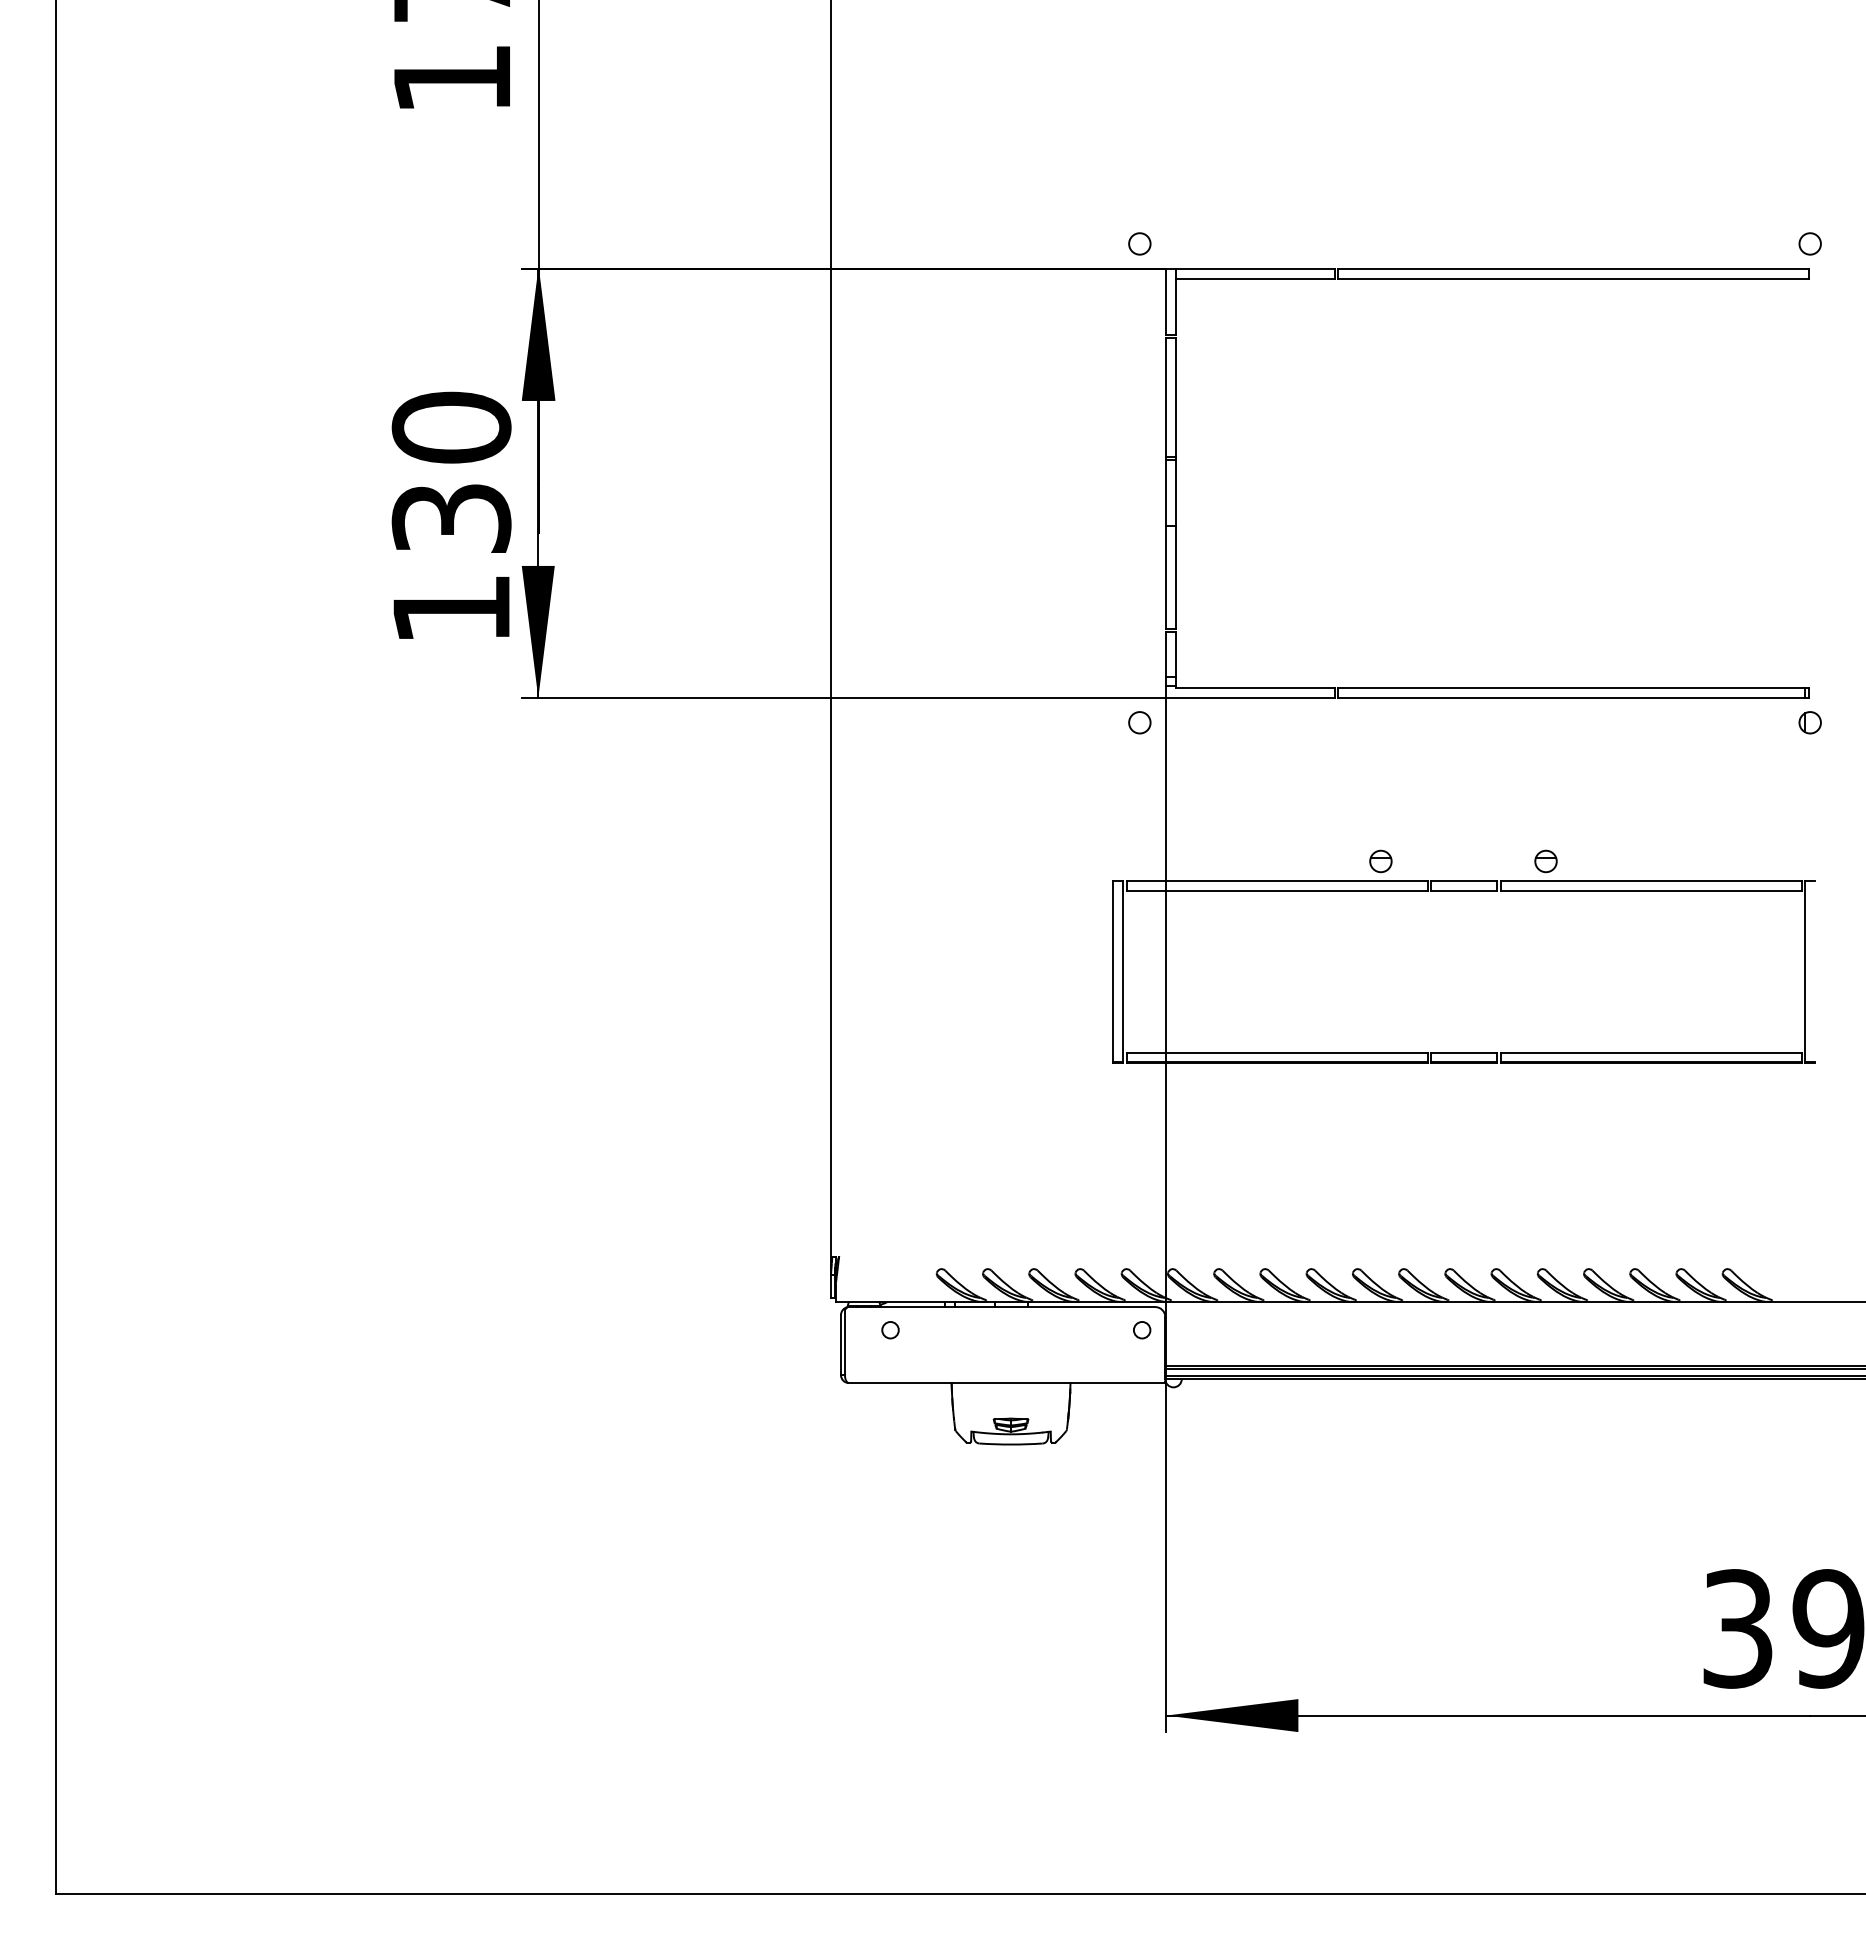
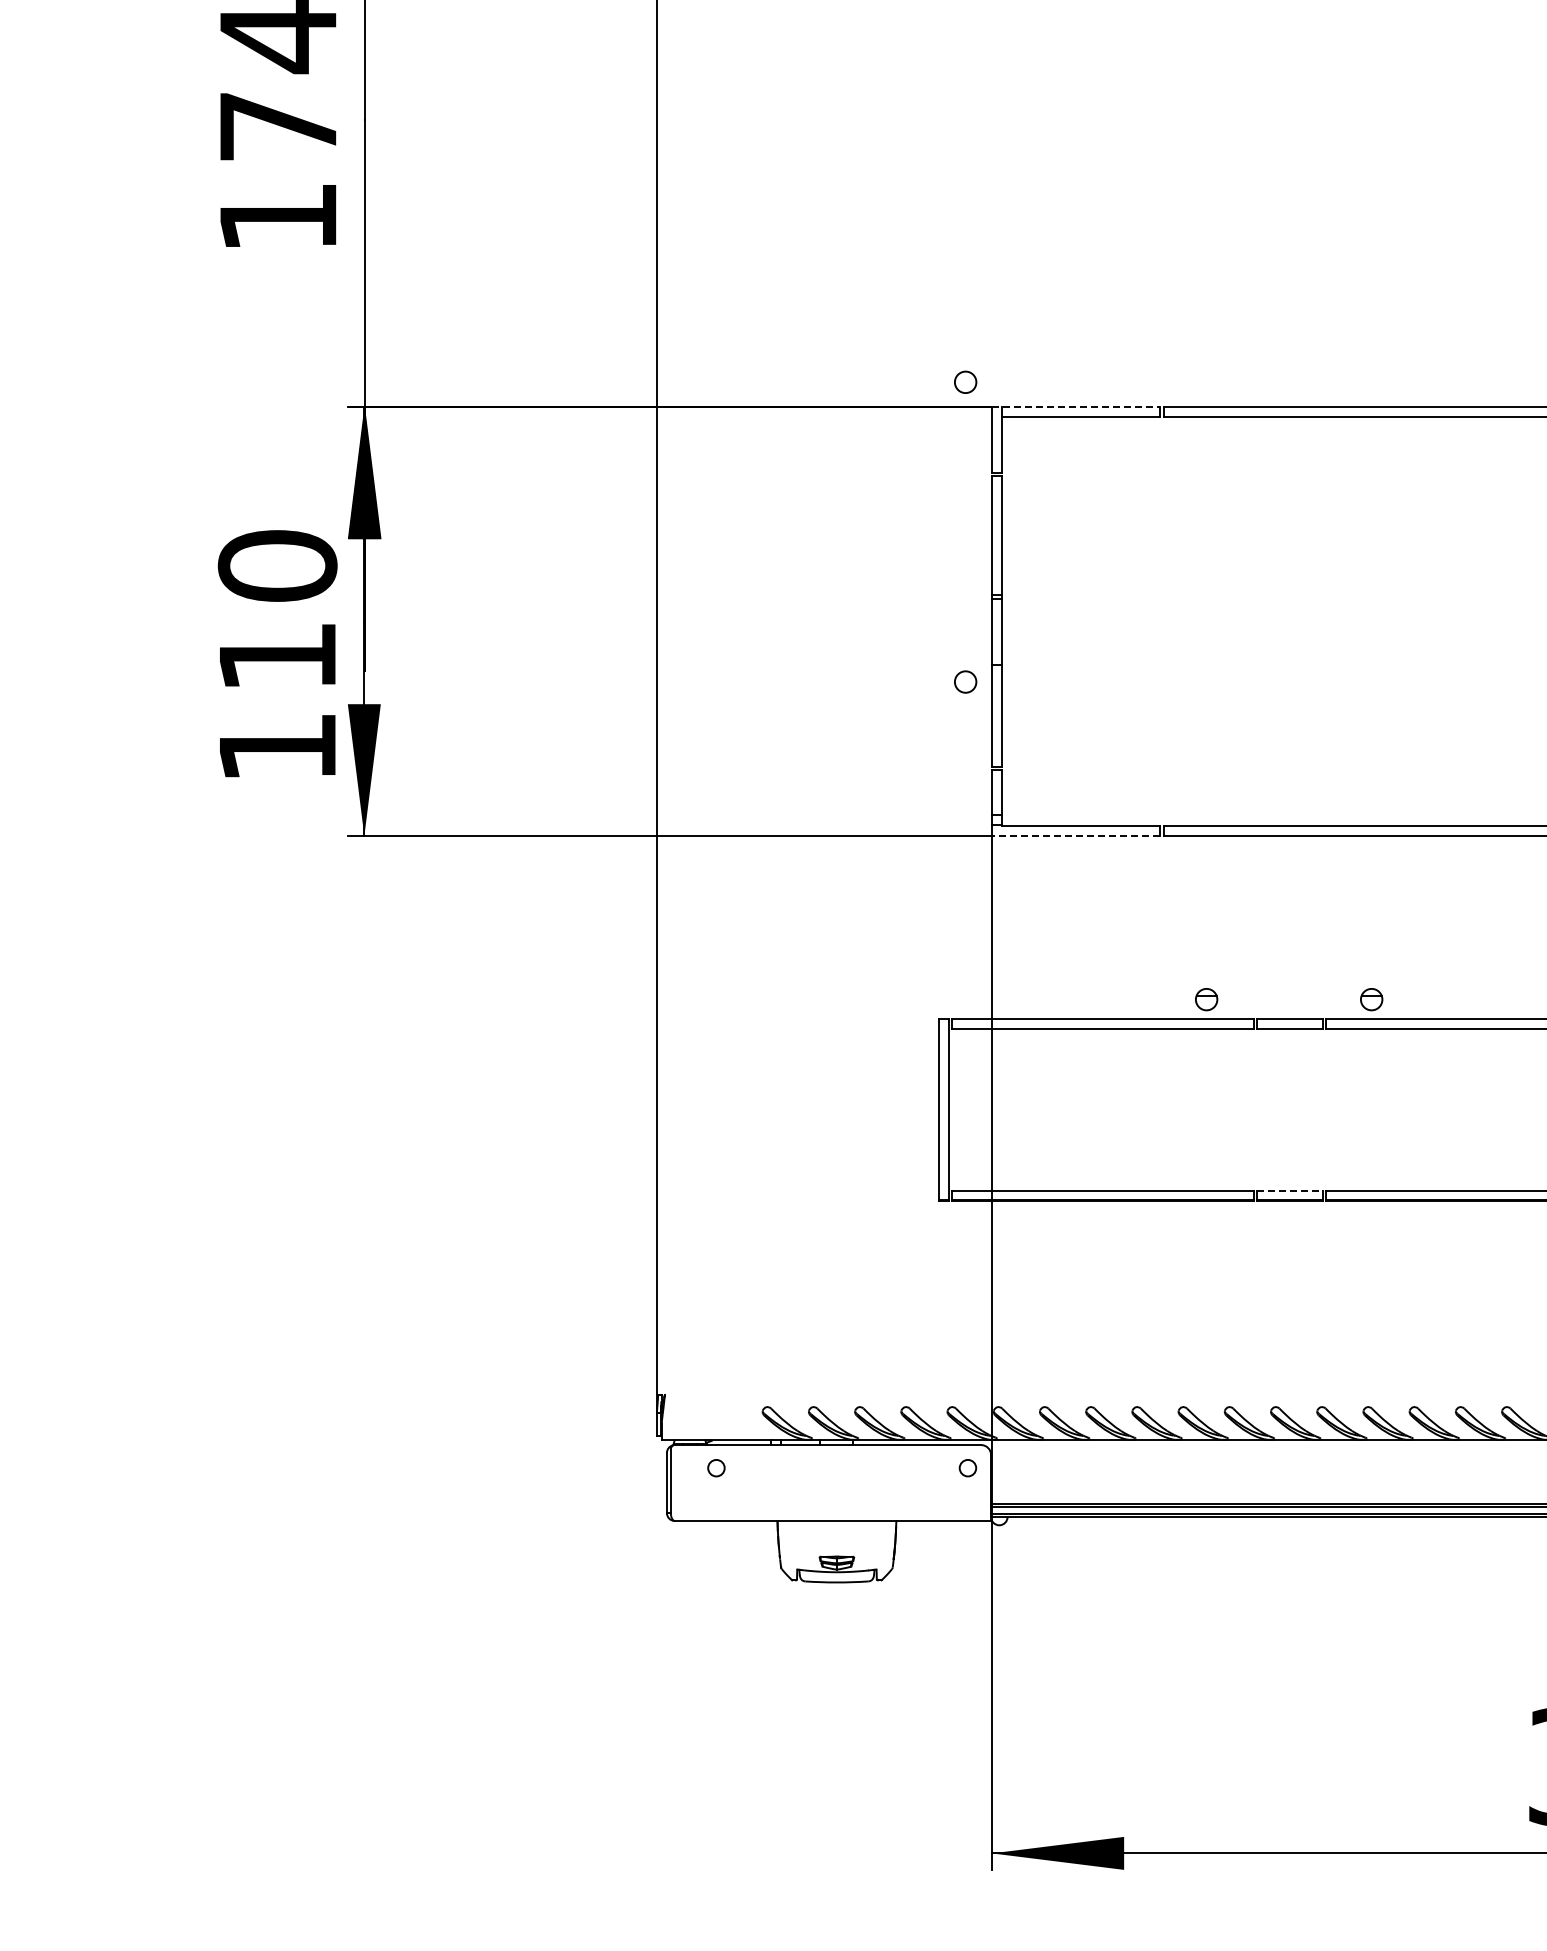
line: (1250, 268) -> (1076, 406), solid -> dashed
text: (451, 518) -> (277, 656), 130 -> 110
line: (1249, 698) -> (1075, 836), solid -> dashed
circle: (1139, 722) -> (965, 681), moved
line: (1464, 1053) -> (1290, 1191), solid -> dashed

